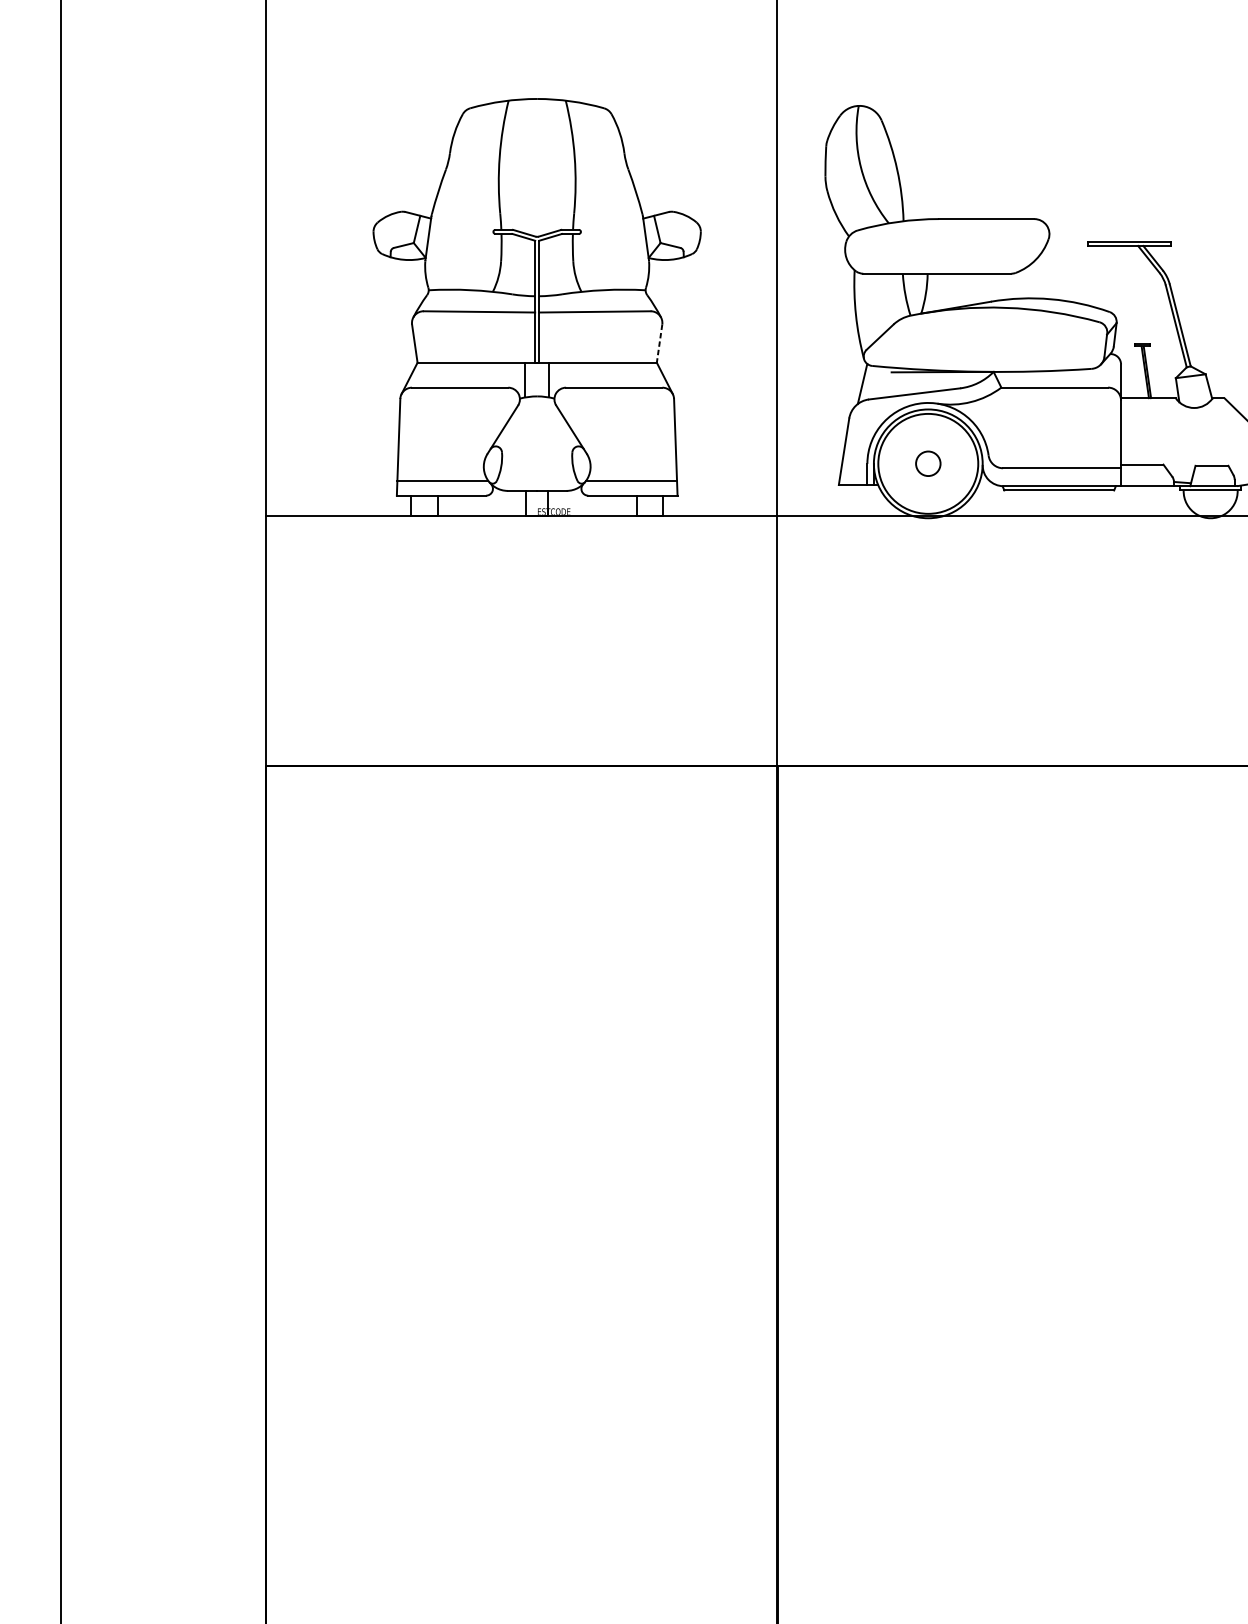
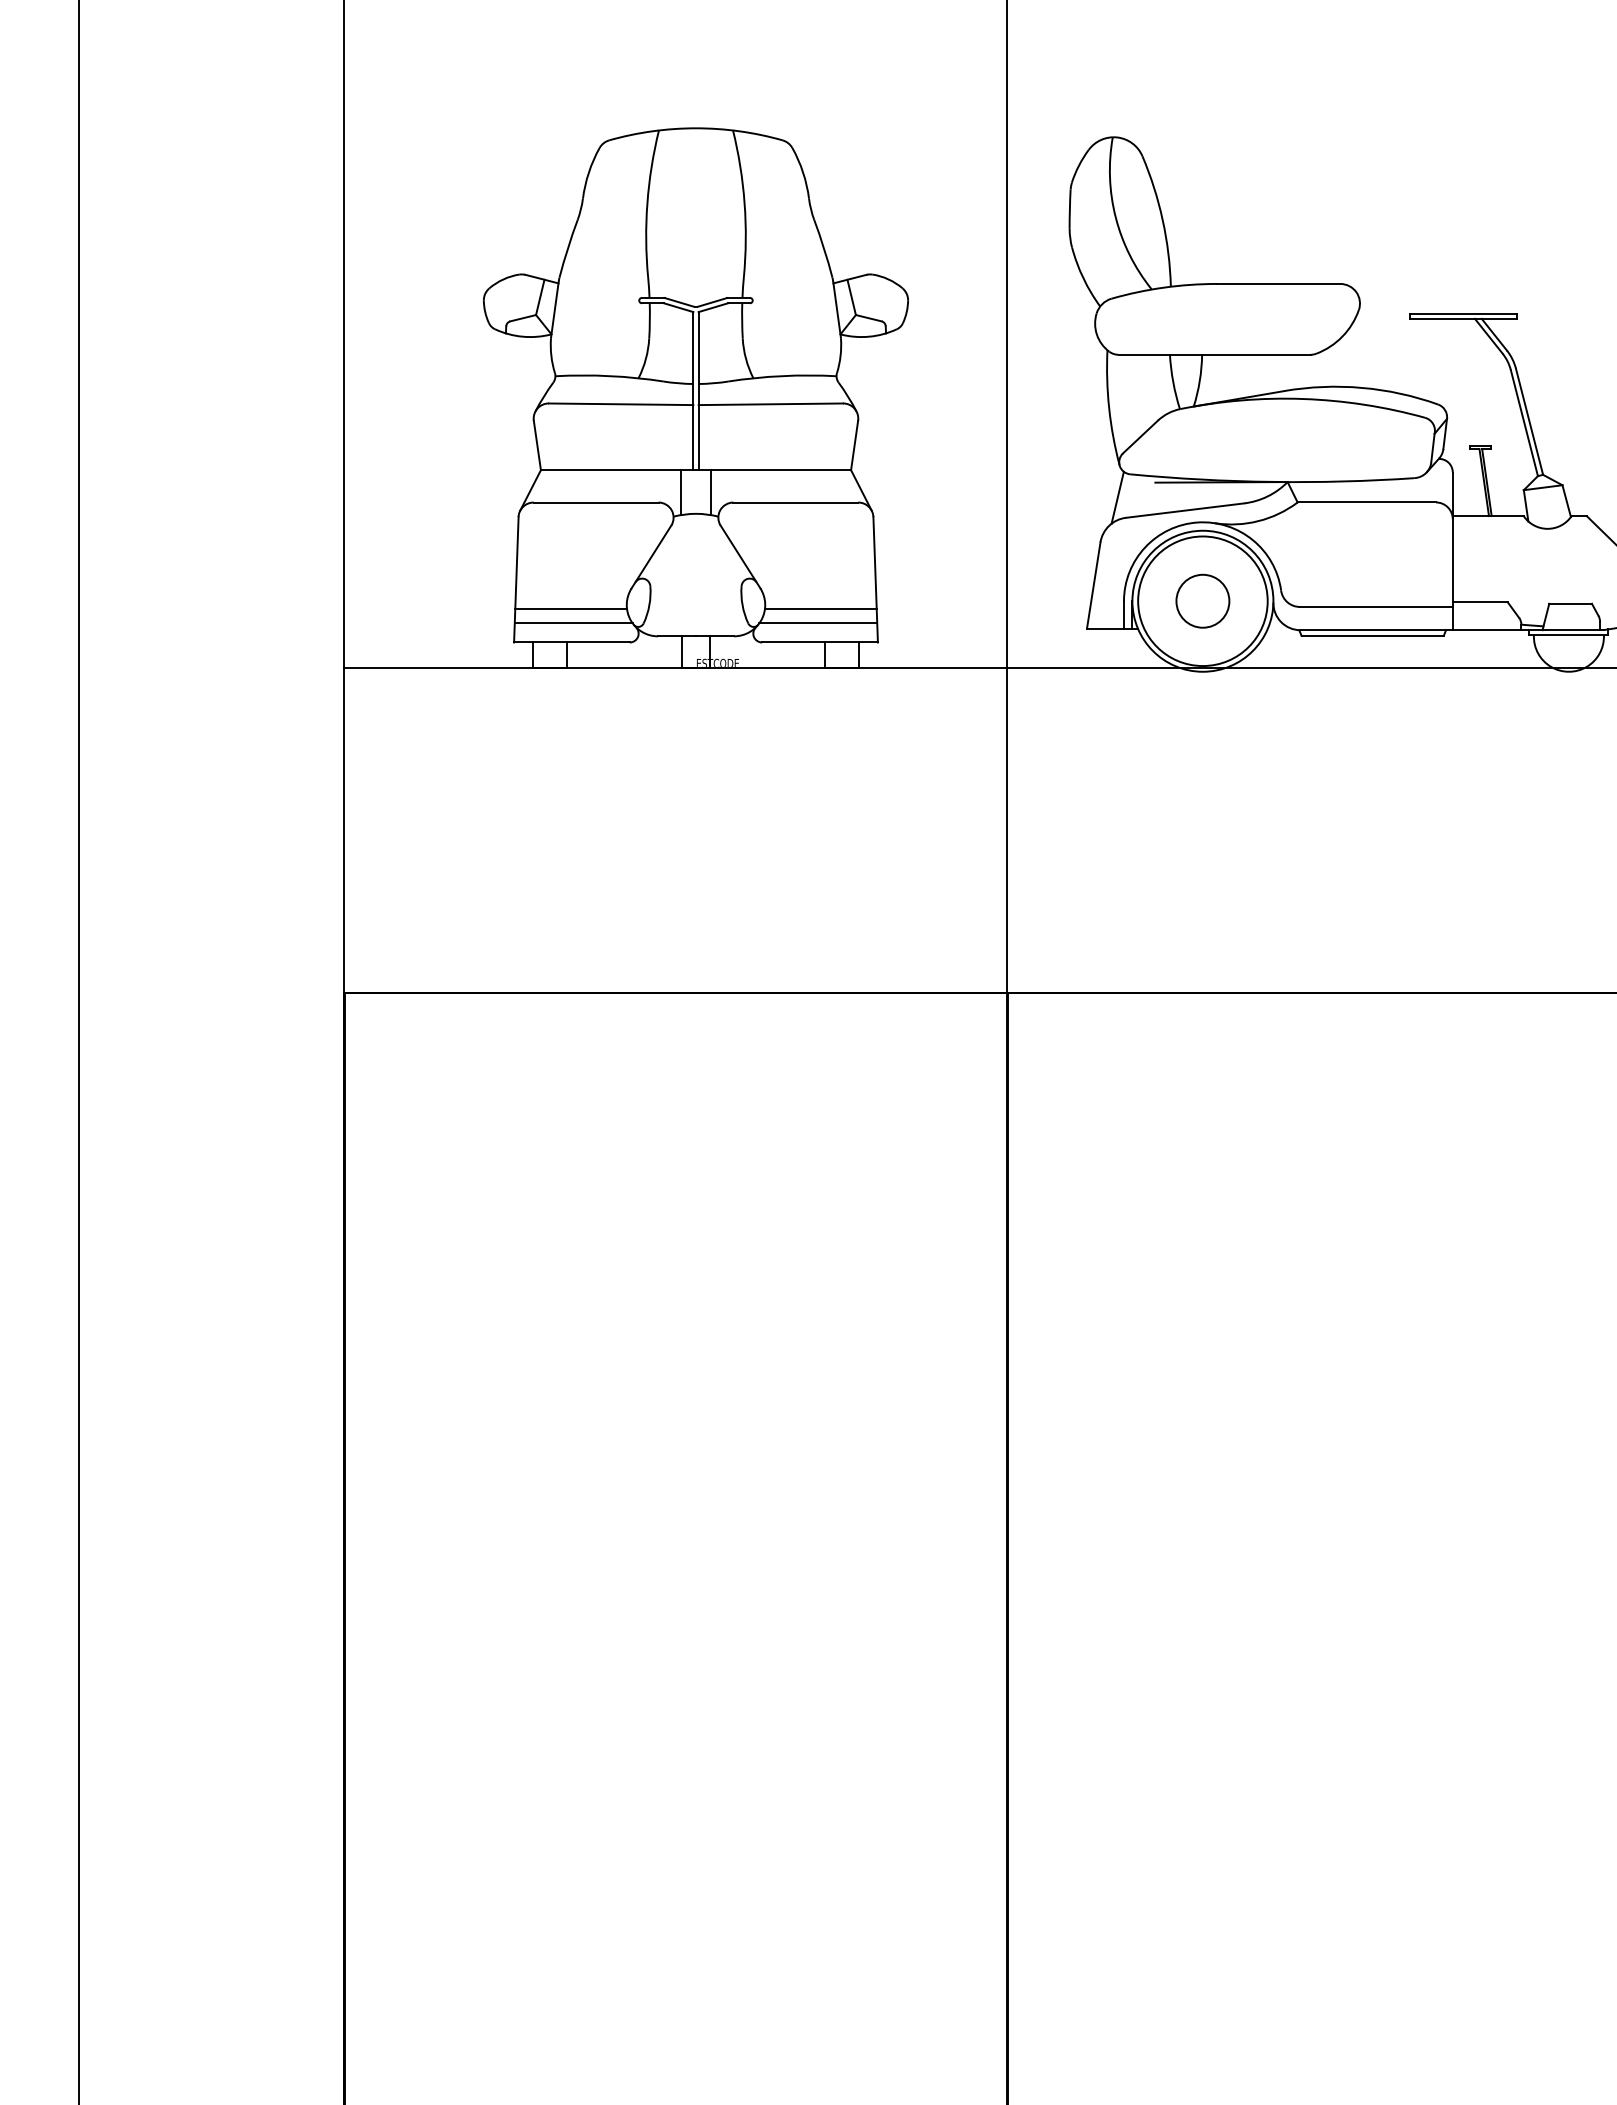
line: (659, 343) -> (854, 445), dashed -> solid
circle: (927, 463) -> (1202, 600), size x1.67
line: (440, 469) -> (570, 608), added
line: (633, 469) -> (820, 608), added

